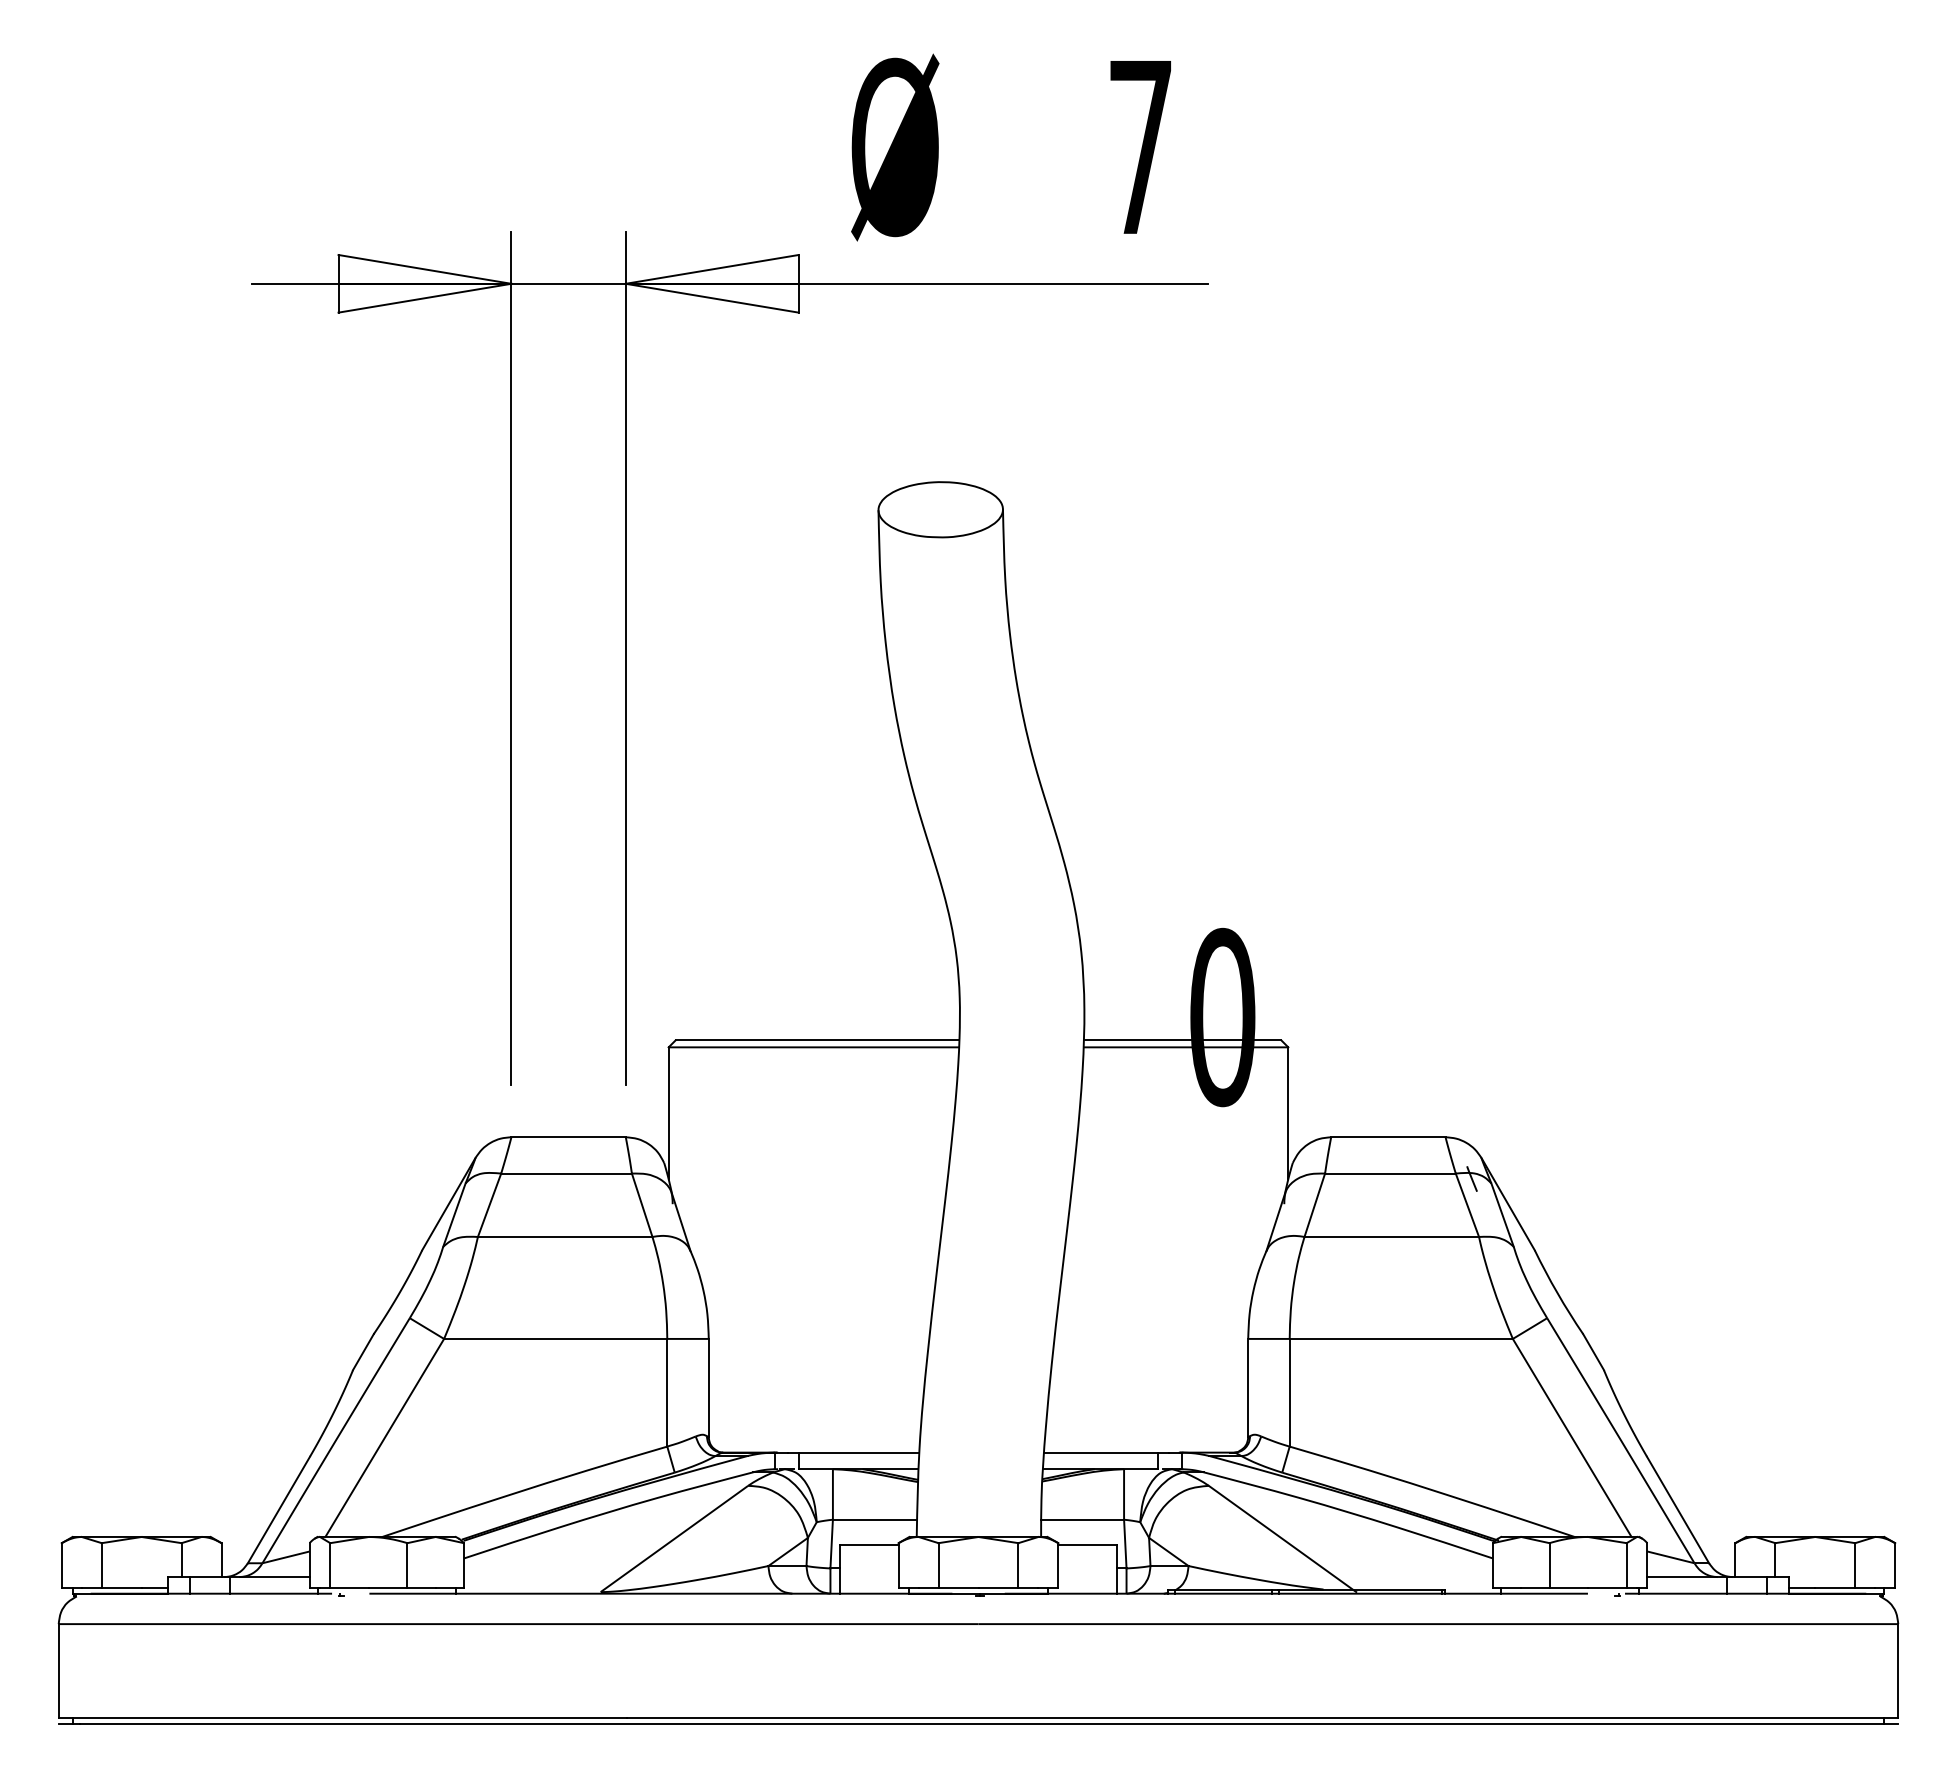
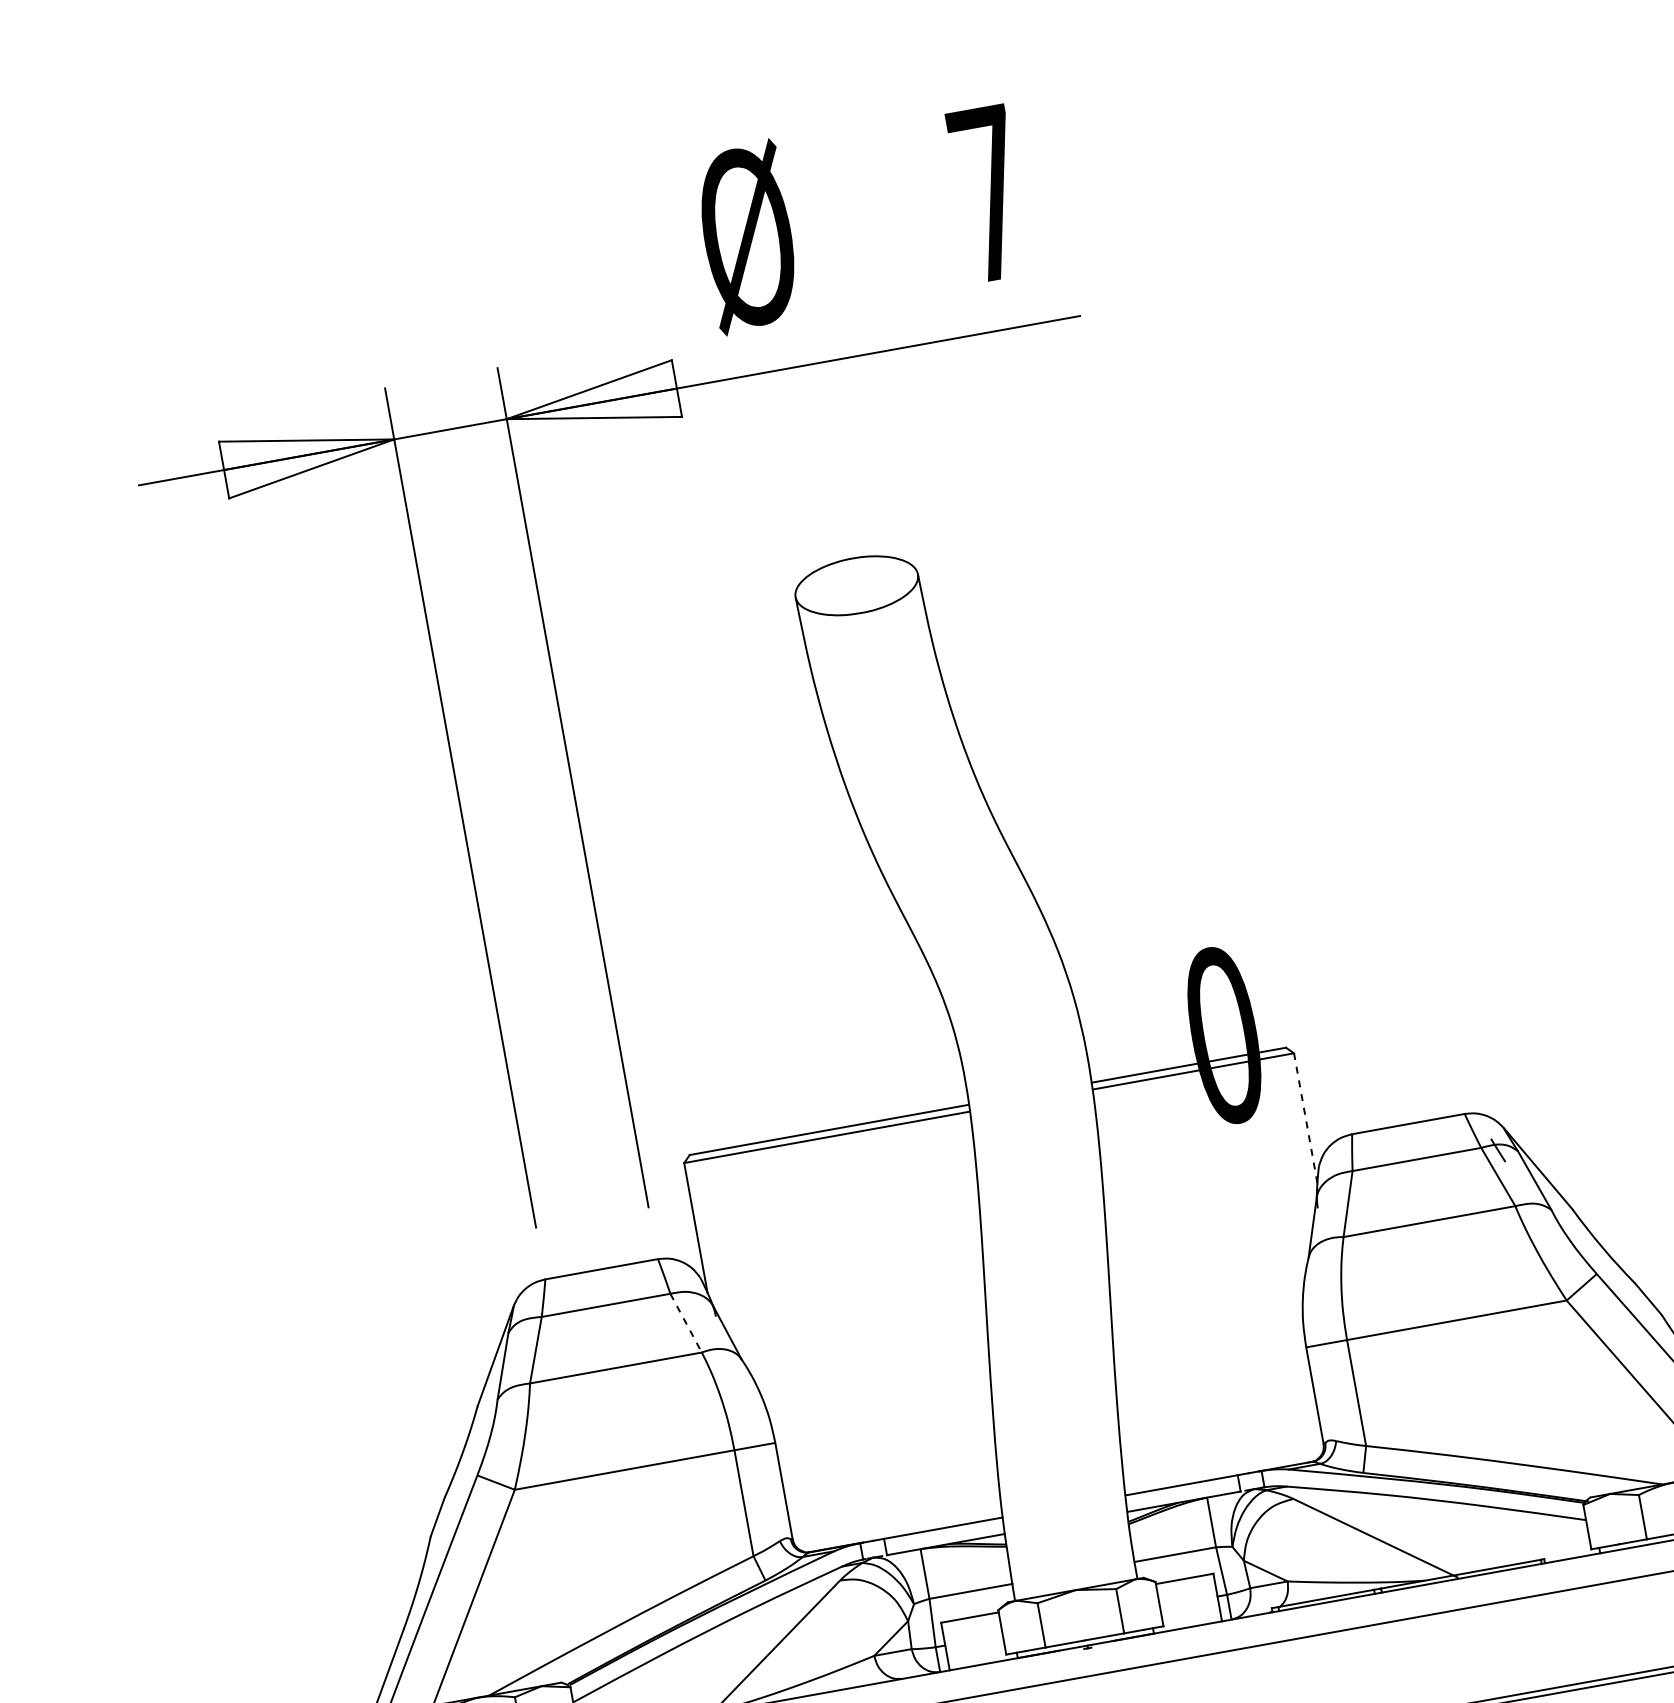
line: (1288, 1113) -> (1305, 1118), solid -> dashed
line: (642, 1205) -> (686, 1323), solid -> dashed

